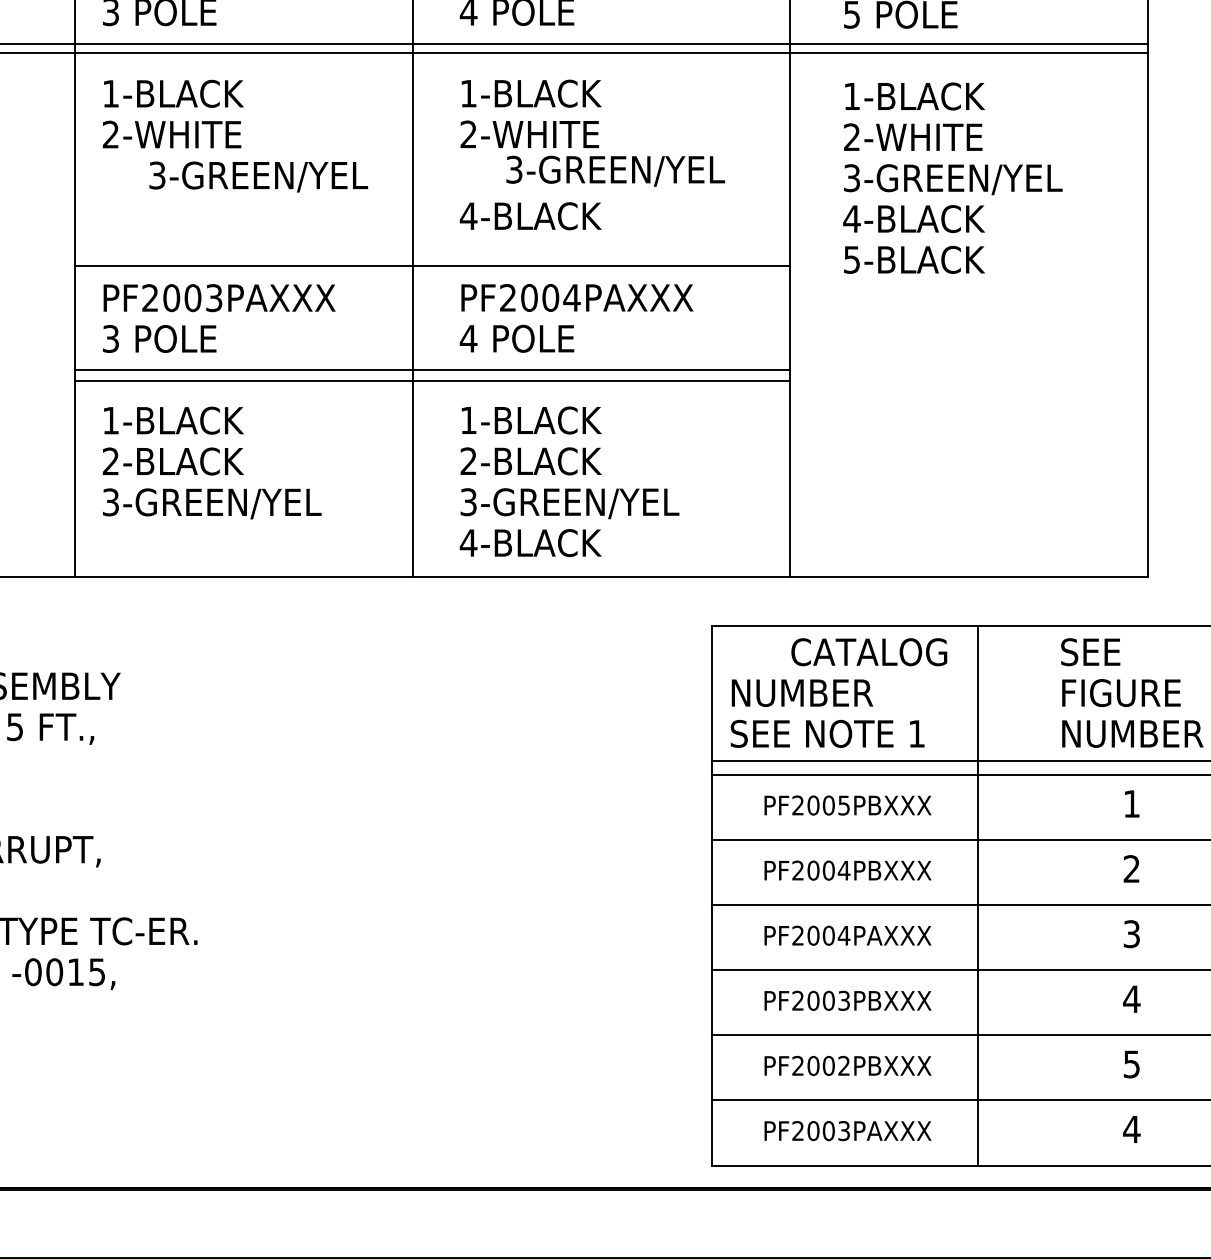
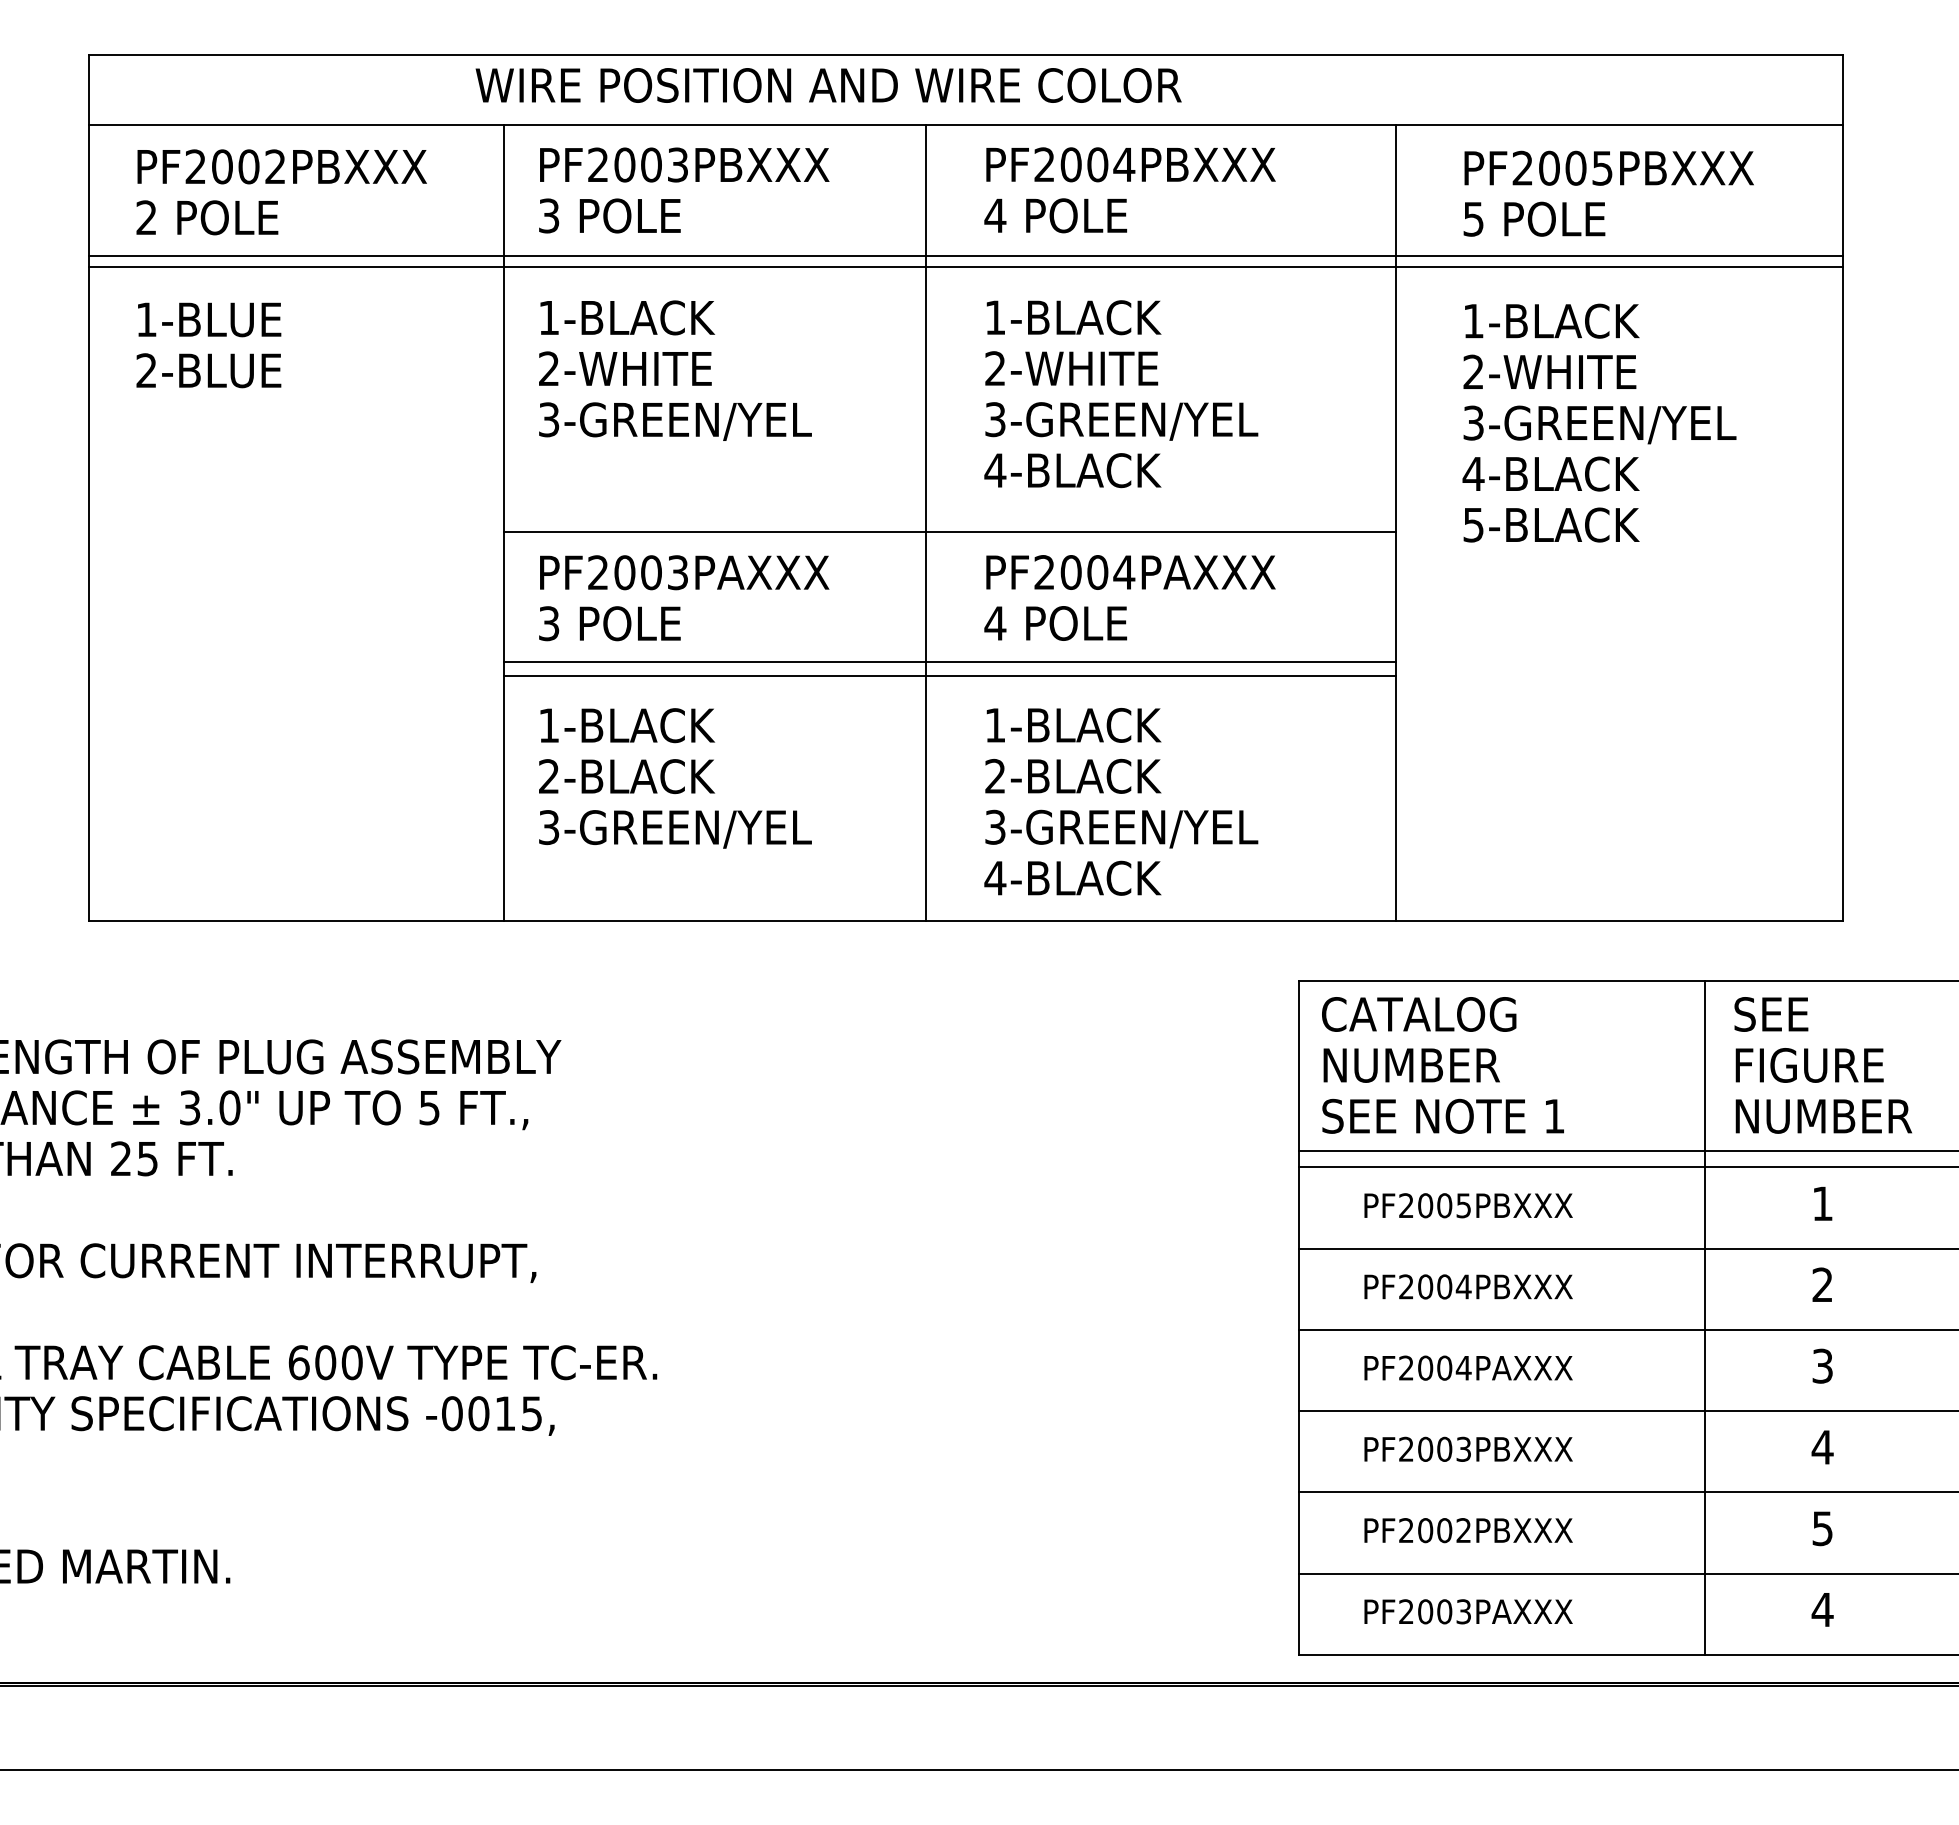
text: (615, 171) -> (1121, 421), moved
text: (258, 176) -> (675, 421), moved
text: (869, 652) -> (1419, 1014), moved
line: (978, 895) -> (1705, 1317), moved

